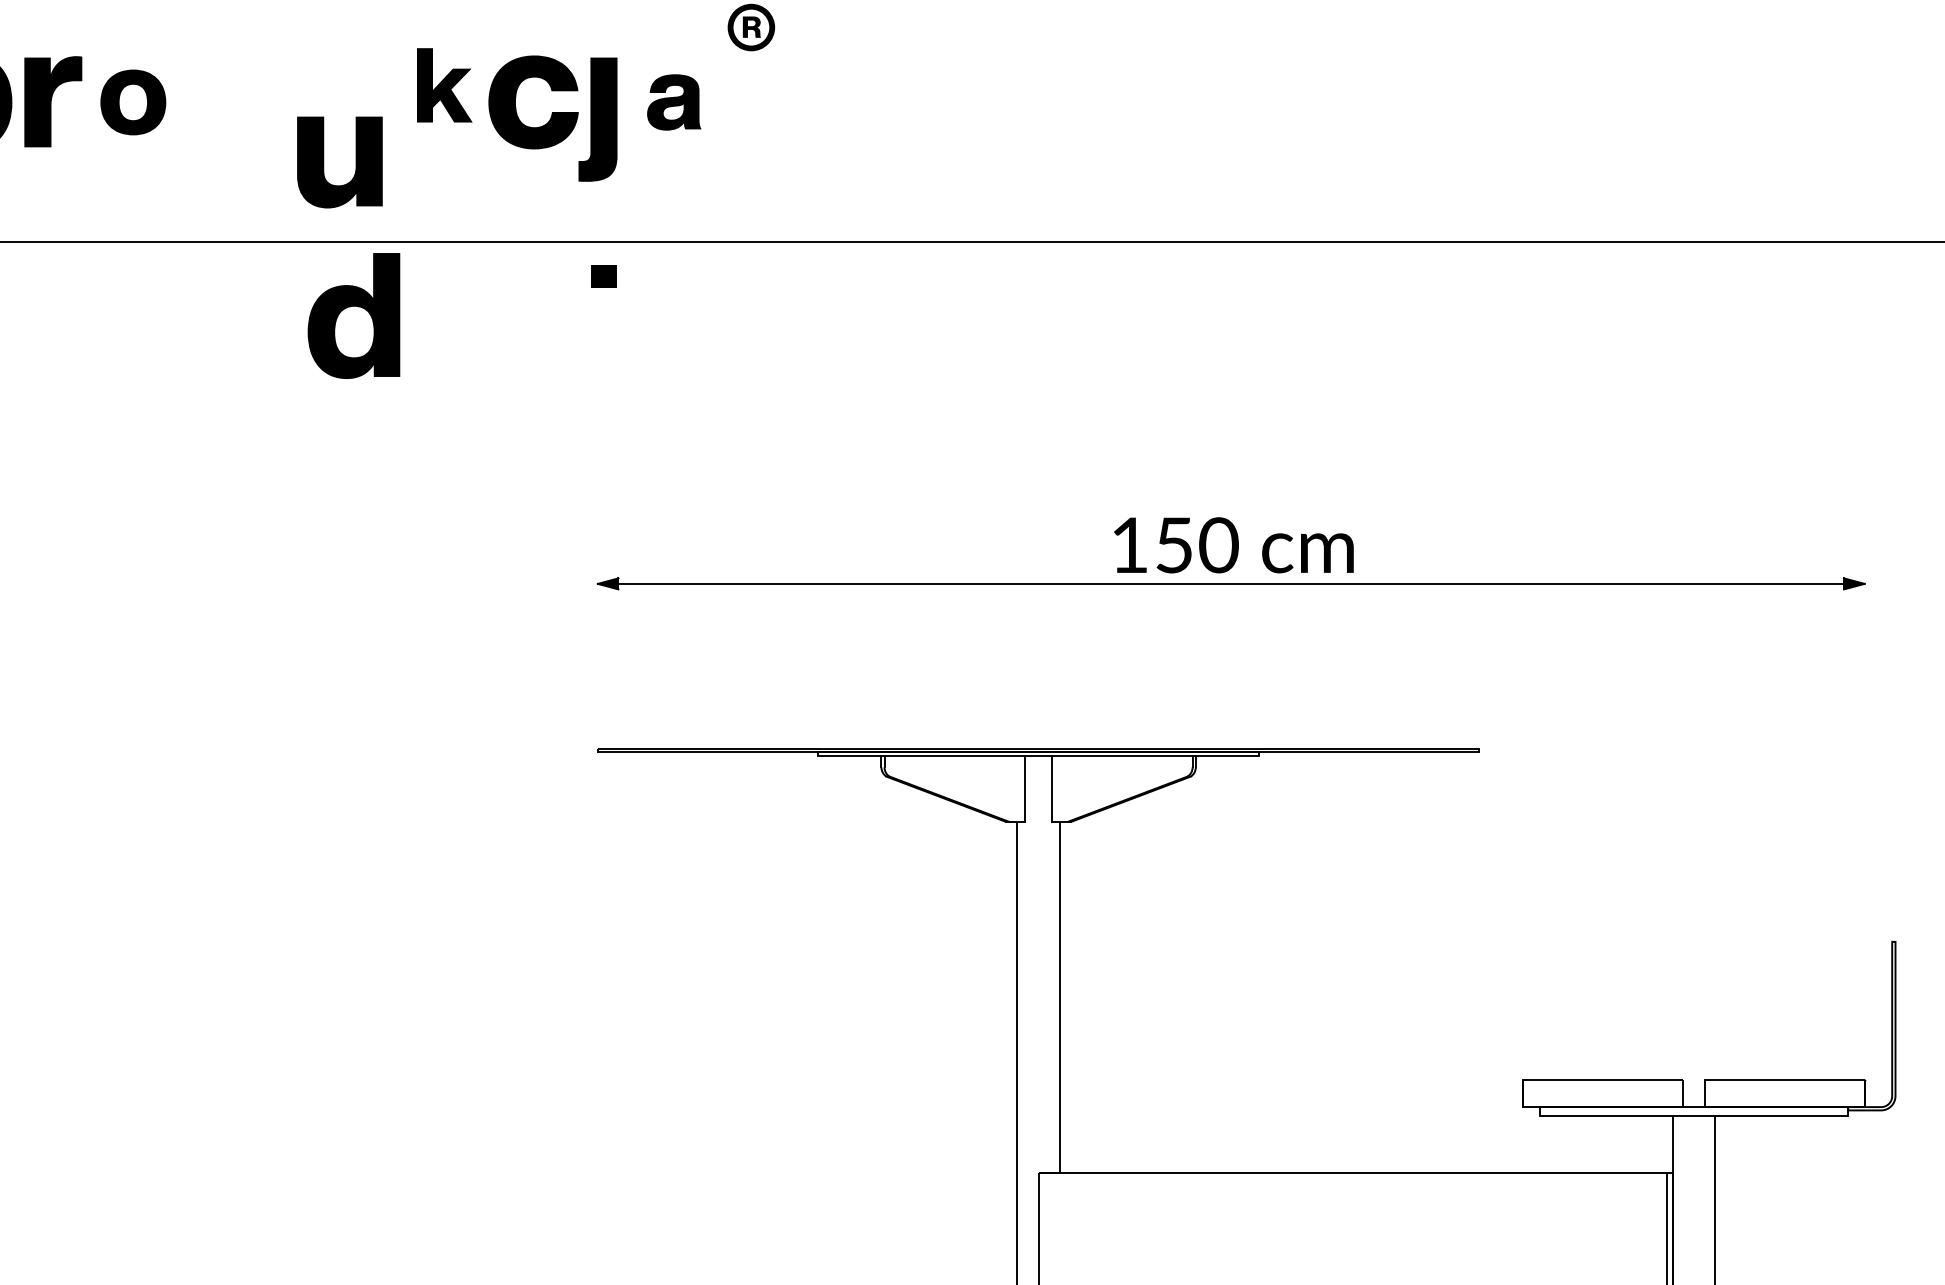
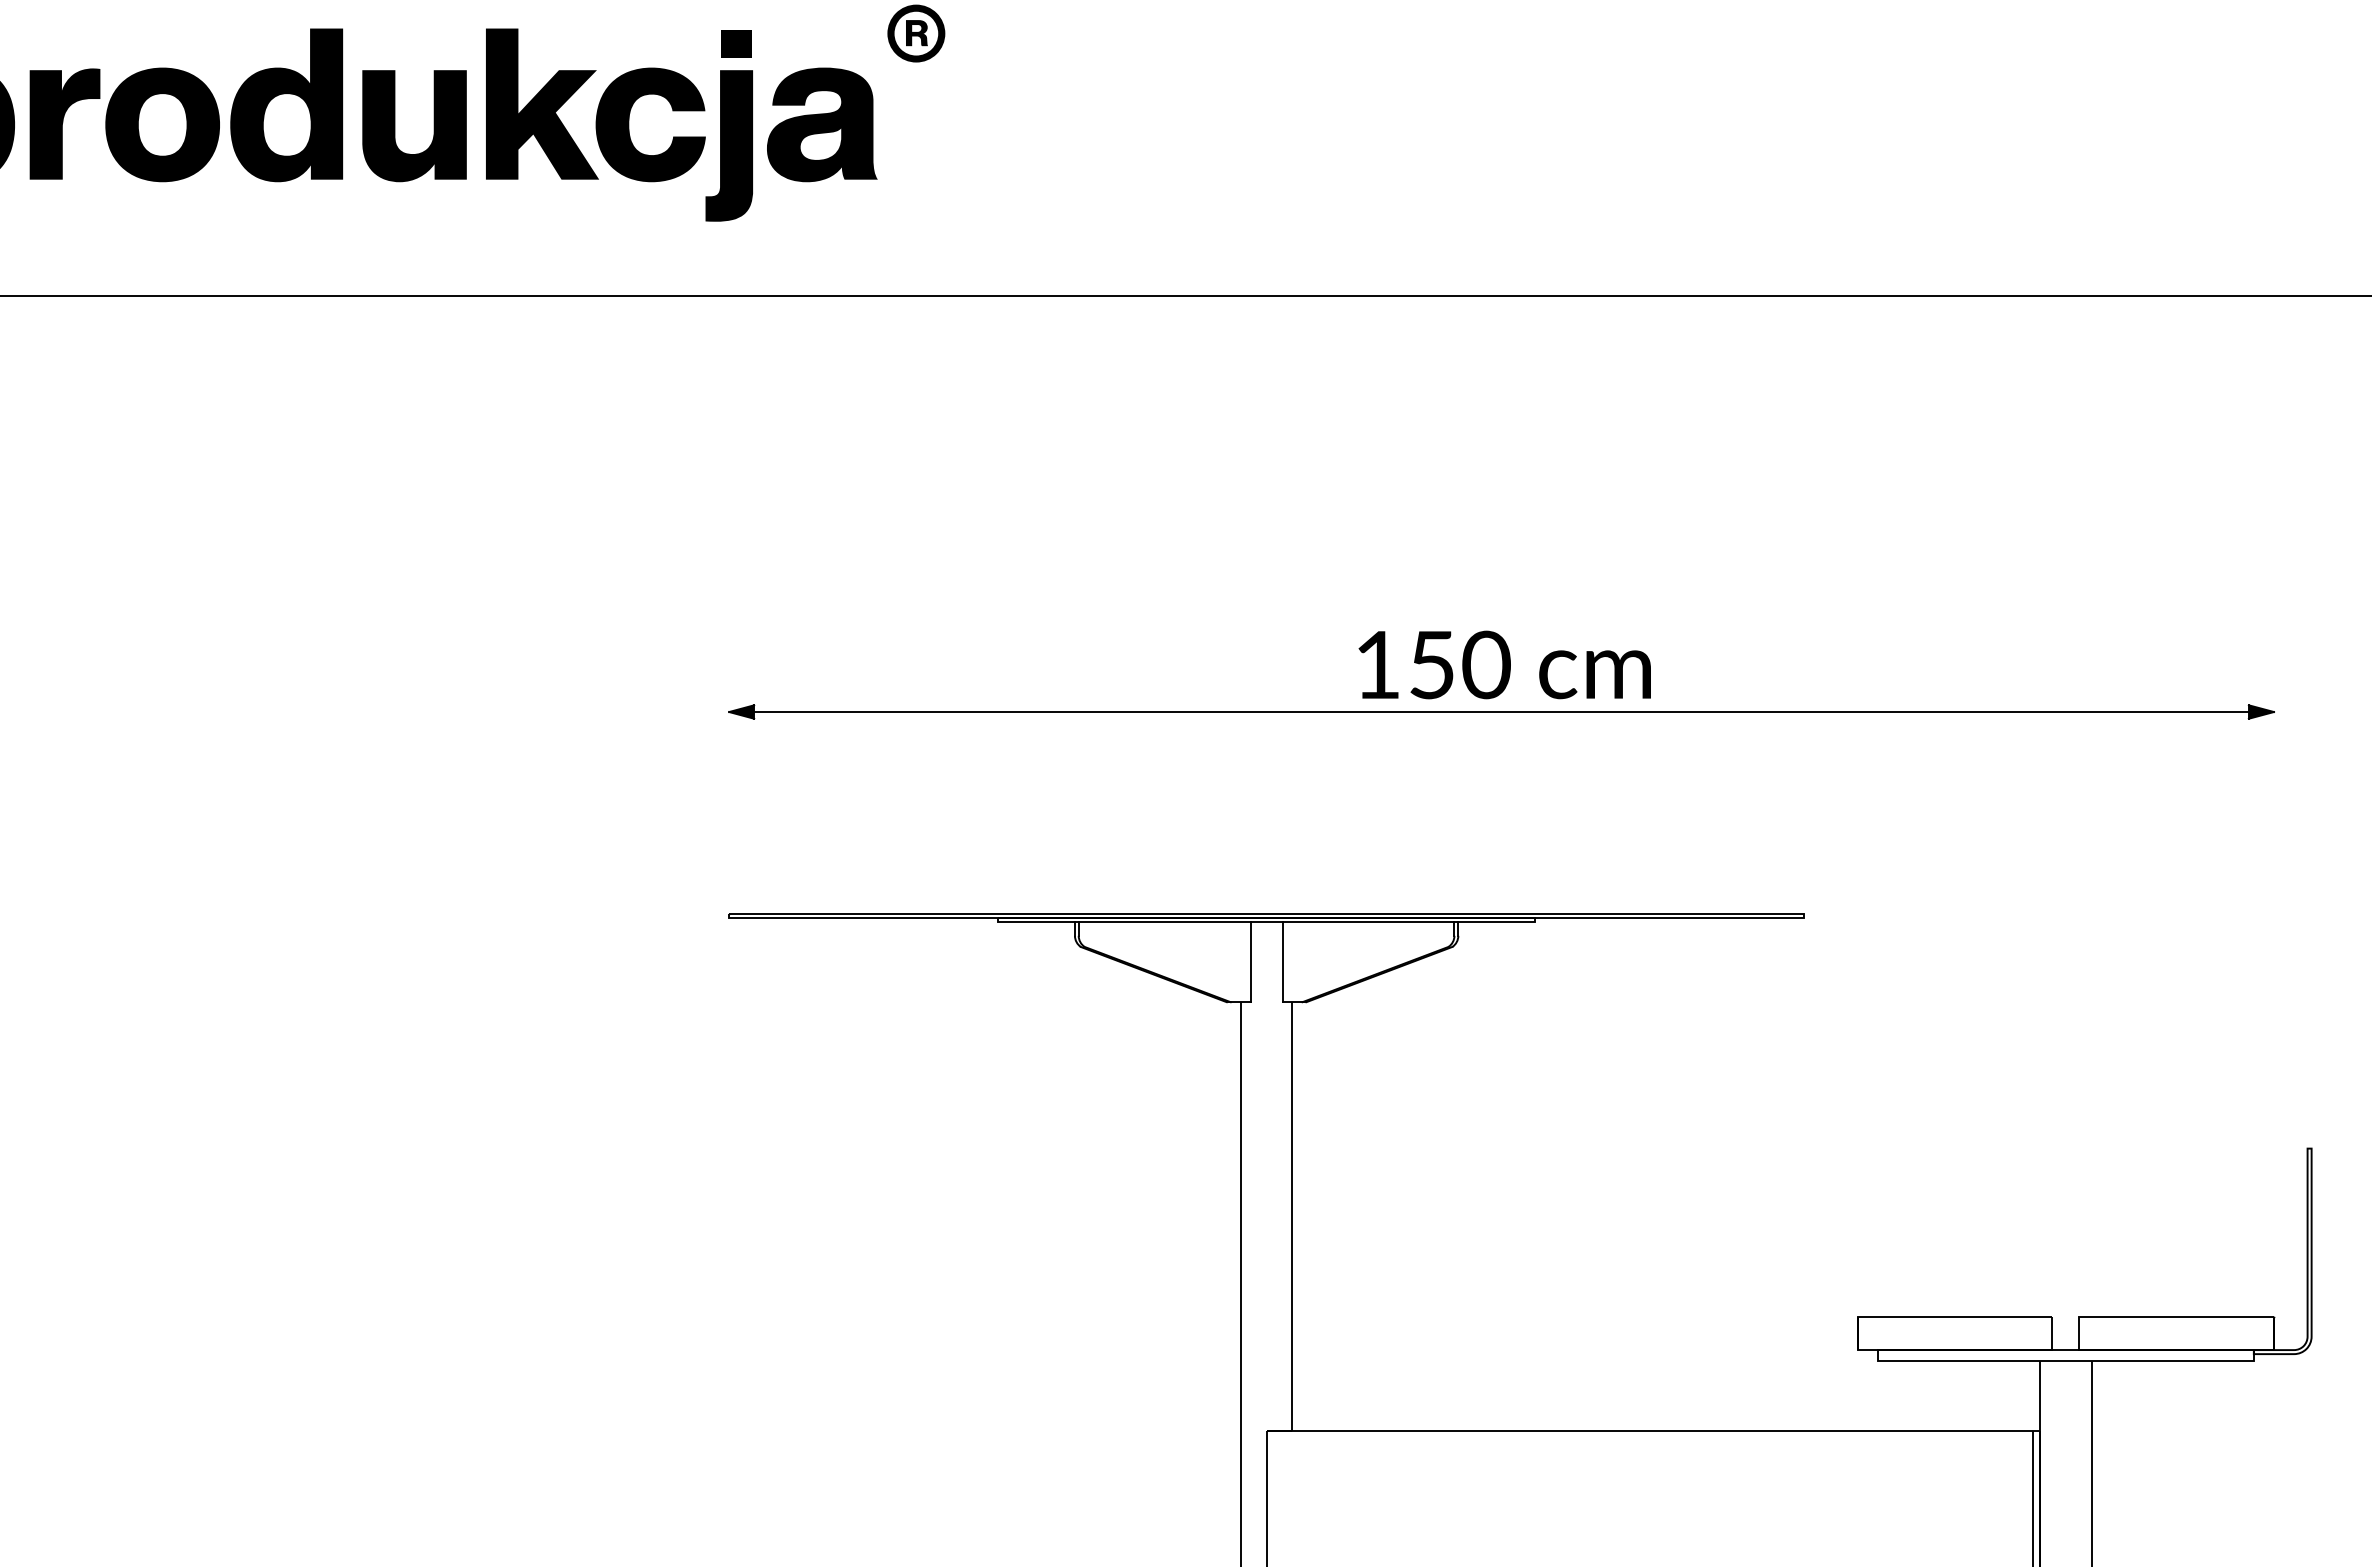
part: (444, 84) -> (542, 103), size x1.67
part: (133, 102) -> (162, 124), size x1.43
part: (674, 102) -> (822, 124), size x1.67
part: (324, 162) -> (395, 126), moved
part: (603, 275) -> (736, 43), moved
part: (353, 316) -> (286, 105), moved

